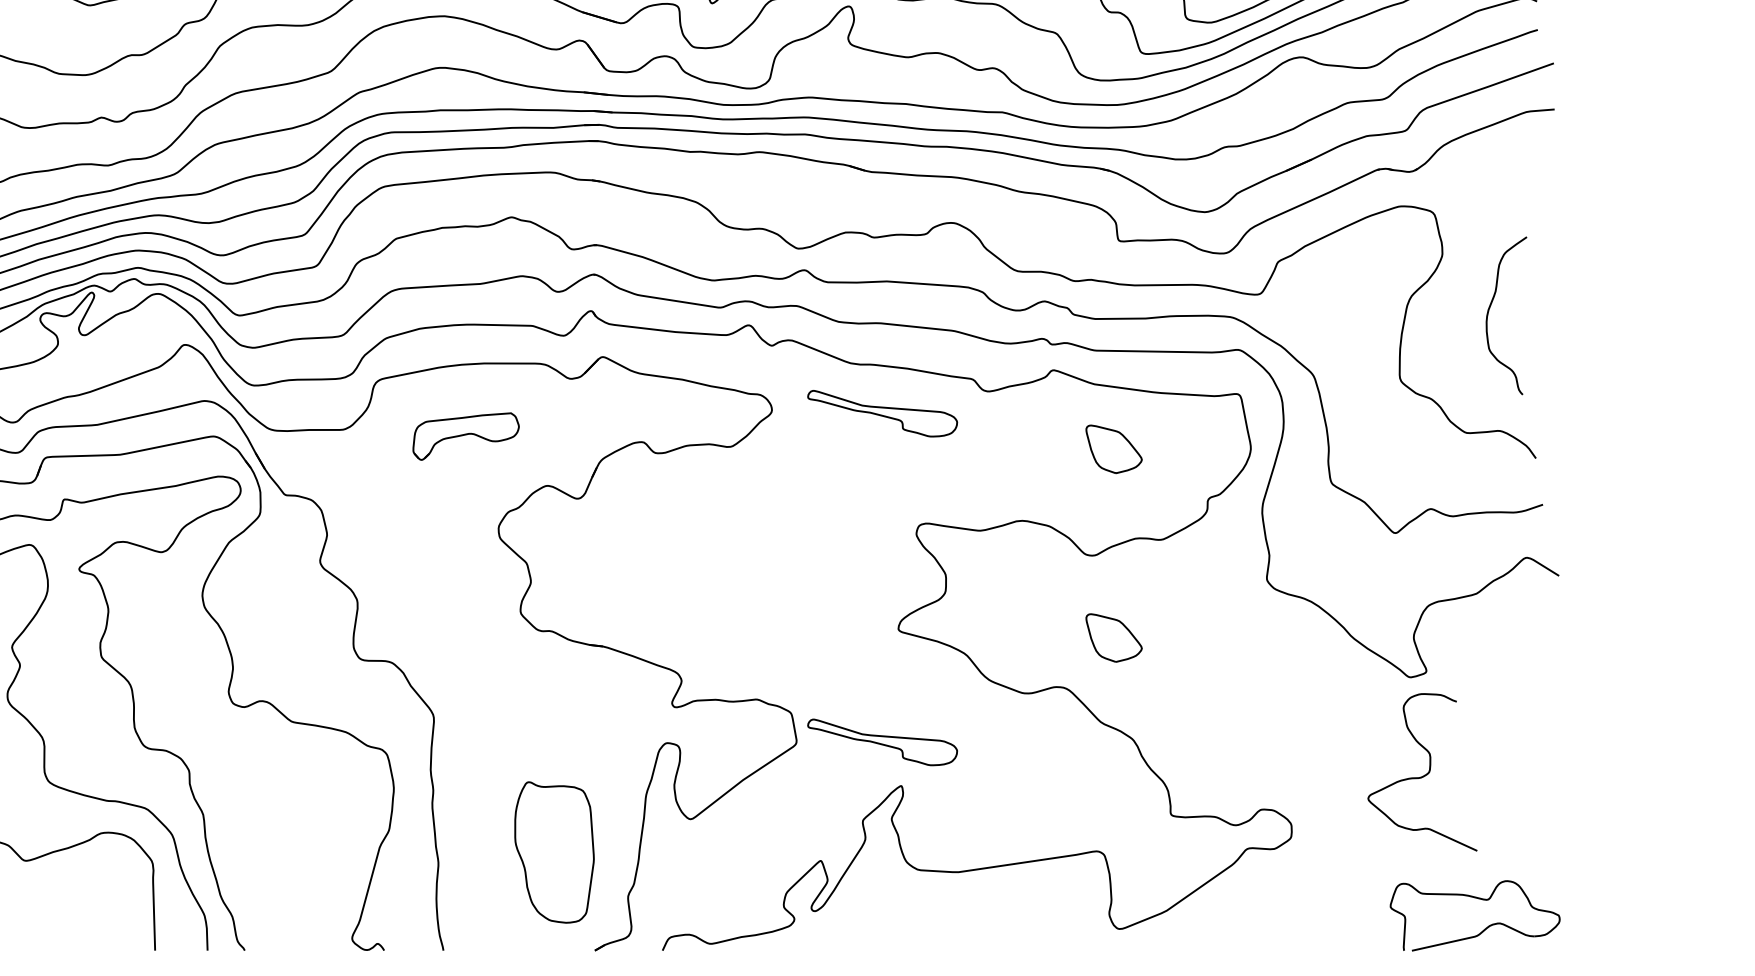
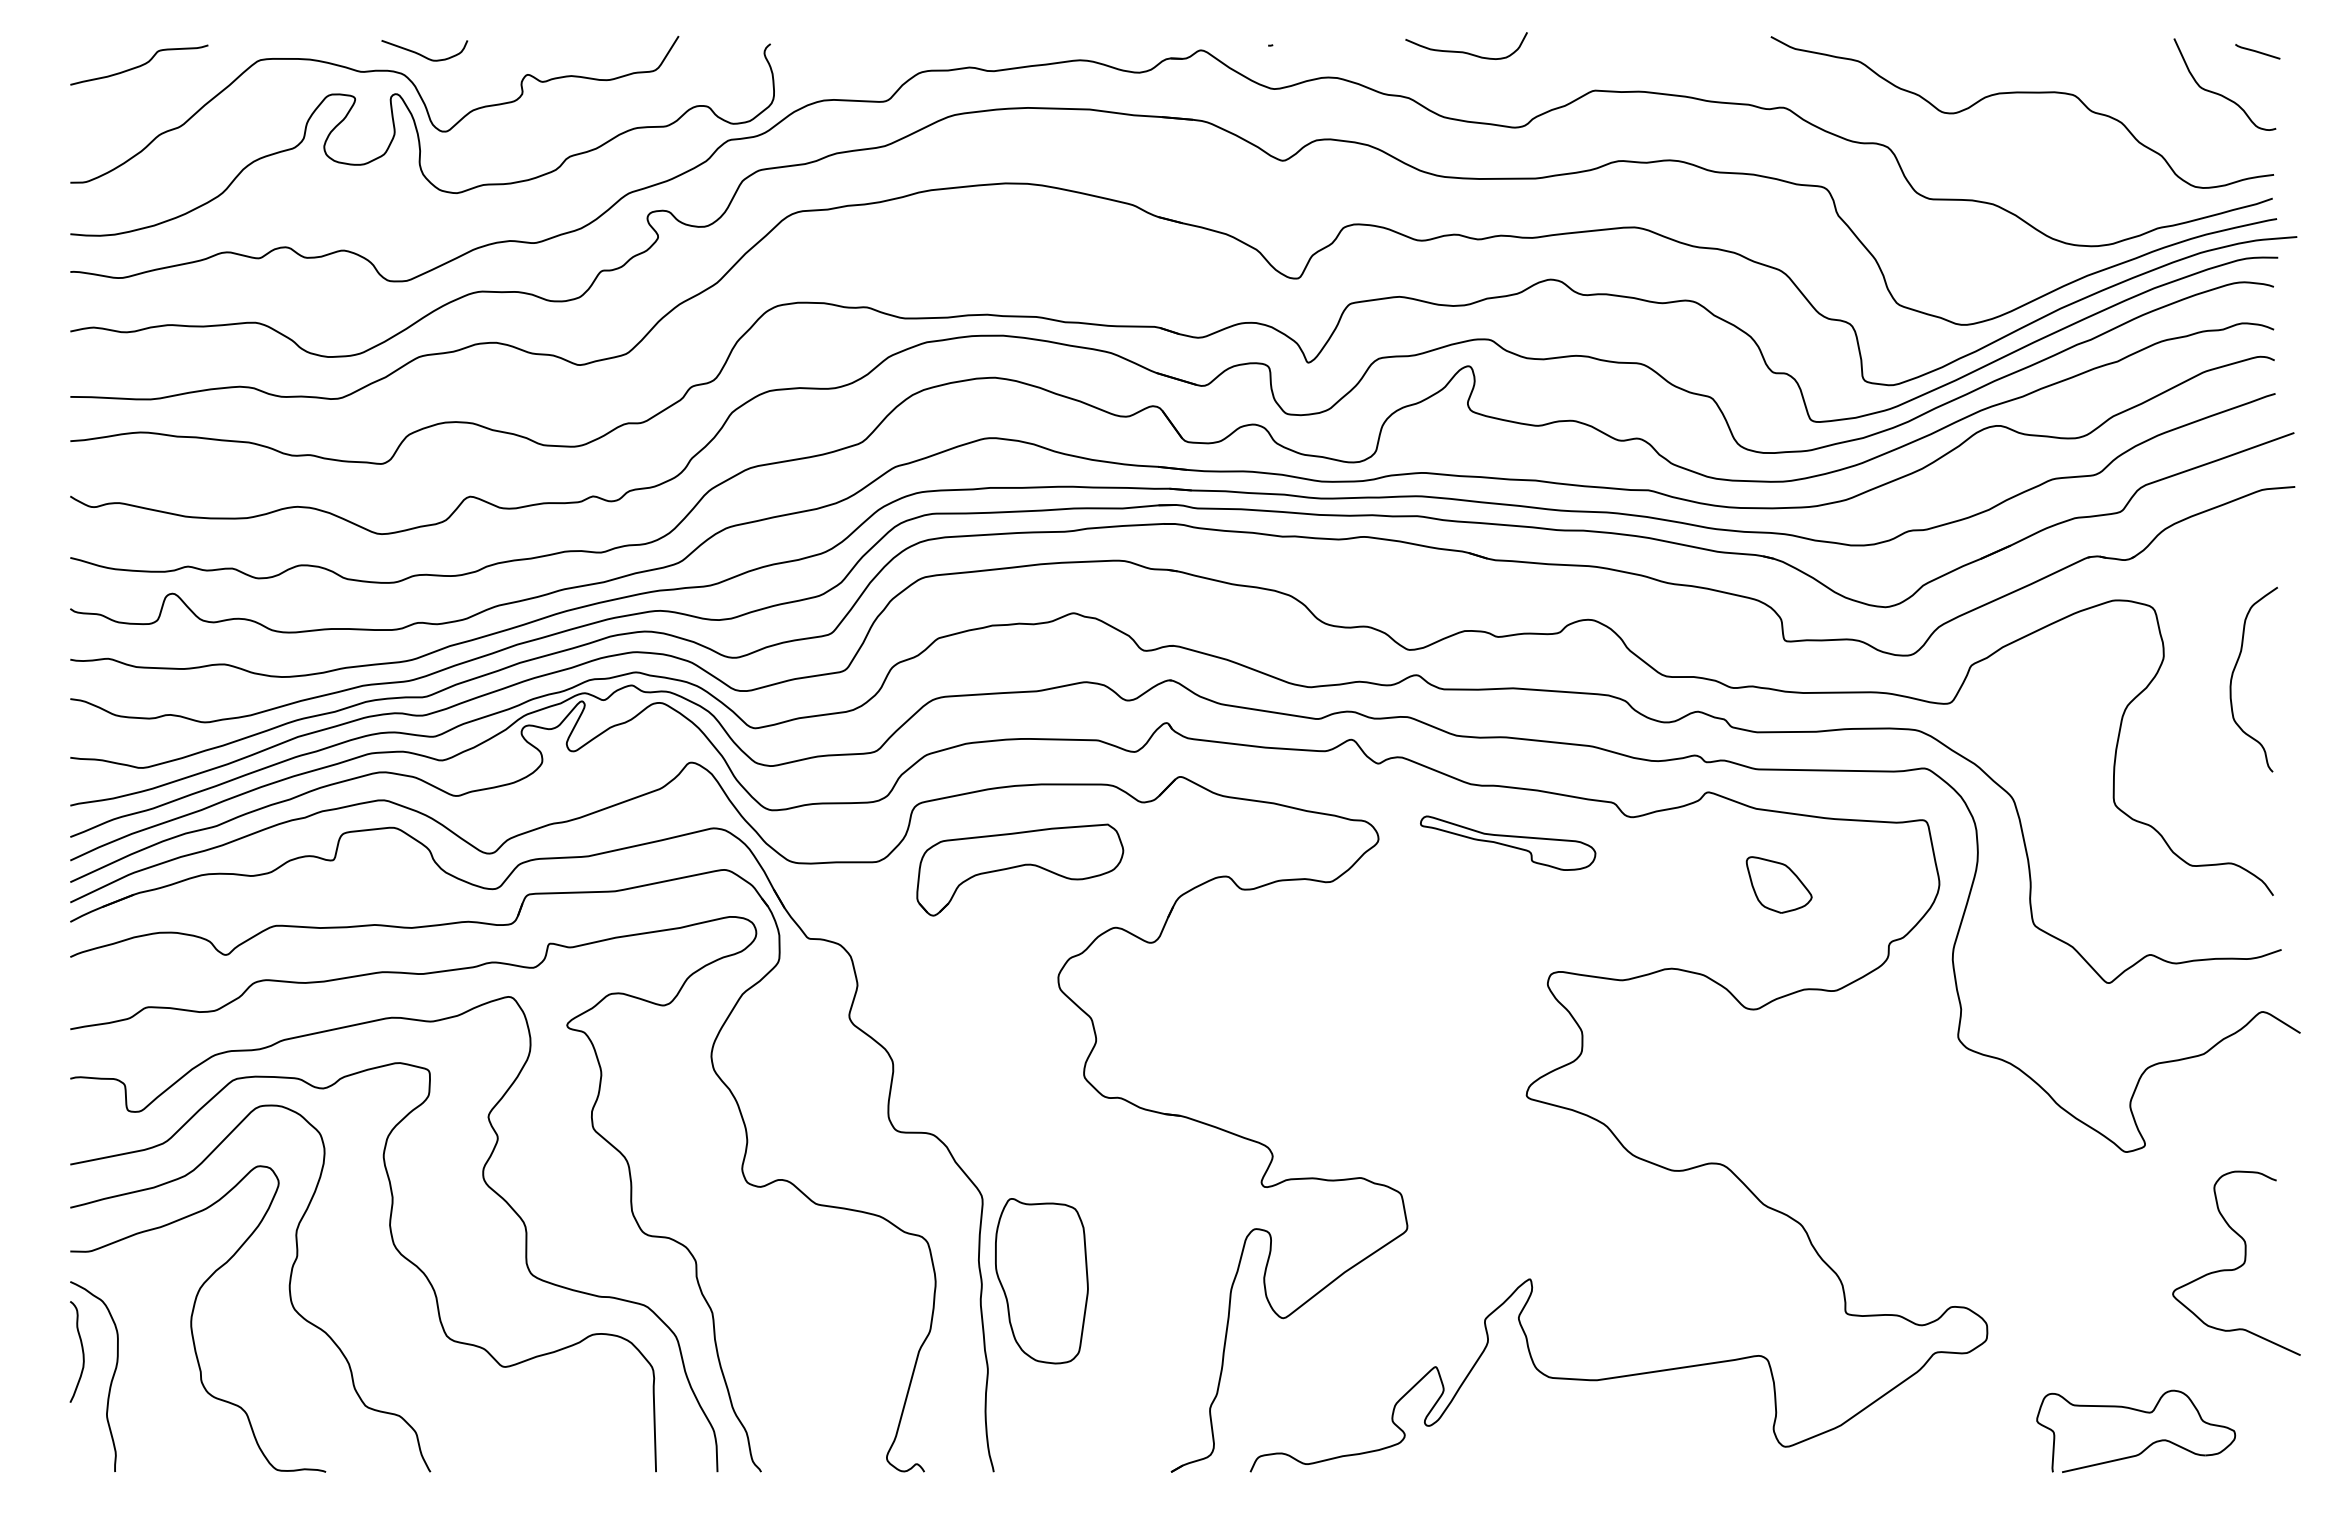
curve: (1489, 312) -> (2233, 675), moved
part: (466, 436) -> (1020, 869), size x1.67
part: (1113, 637) -> (1778, 1105), removed
part: (882, 741) -> (1508, 1227), removed
curve: (1424, 775) -> (2238, 1266), moved
part: (554, 852) -> (1041, 1281), moved
part: (1480, 899) -> (2142, 1412), moved

